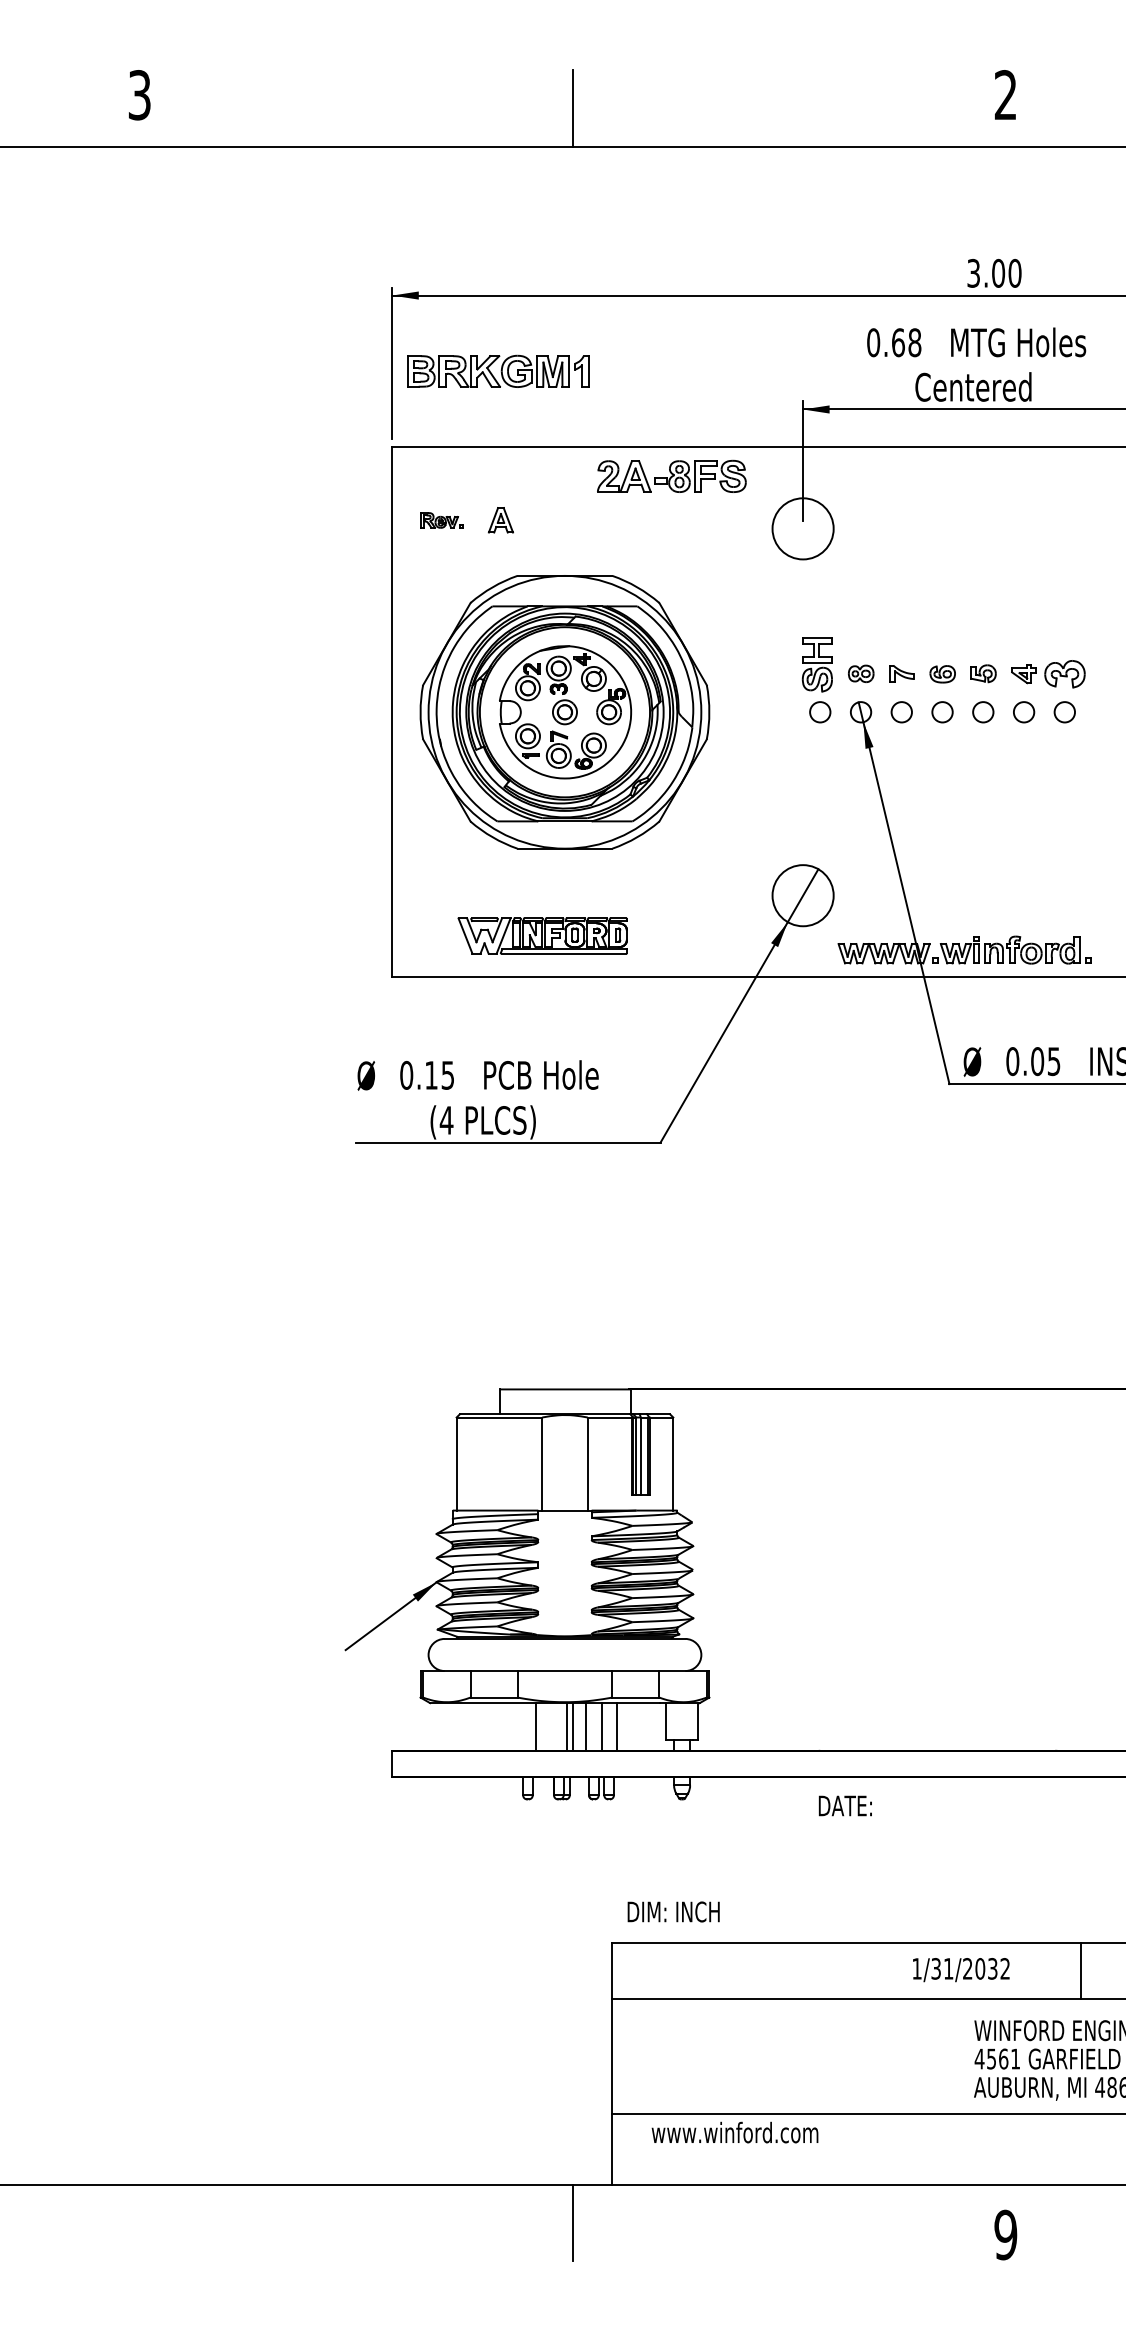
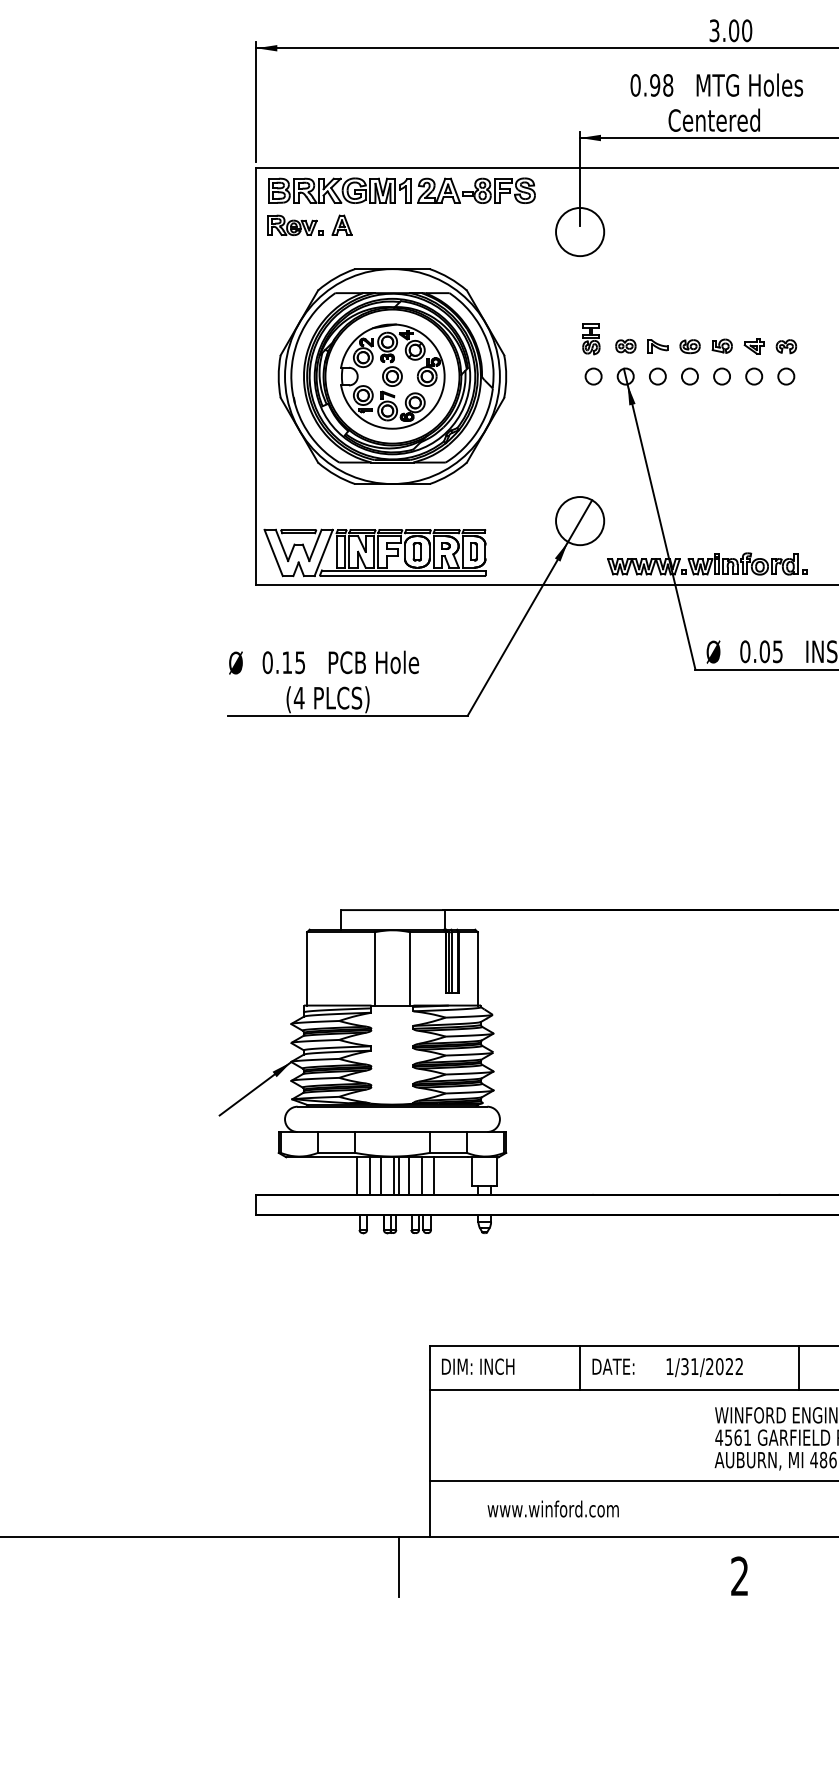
text: (897, 342) -> (654, 85), 0.68 -> 0.98
part: (498, 370) -> (340, 190), moved
part: (441, 520) -> (295, 225), size x1.67
part: (817, 664) -> (591, 338), size x0.71
part: (1064, 674) -> (786, 346), size x0.62
part: (542, 935) -> (374, 552), size x1.67
line: (519, 1726) -> (356, 1175), added
line: (550, 1726) -> (381, 1175), added
text: (844, 1805) -> (612, 1366), moved
text: (673, 1911) -> (477, 1366), moved
text: (992, 1968) -> (729, 1366), 1/31/2032 -> 1/31/2022
line: (803, 1970) -> (580, 1367), added
text: (734, 2132) -> (552, 1508), moved
text: (1005, 2234) -> (739, 1575), 9 -> 2

